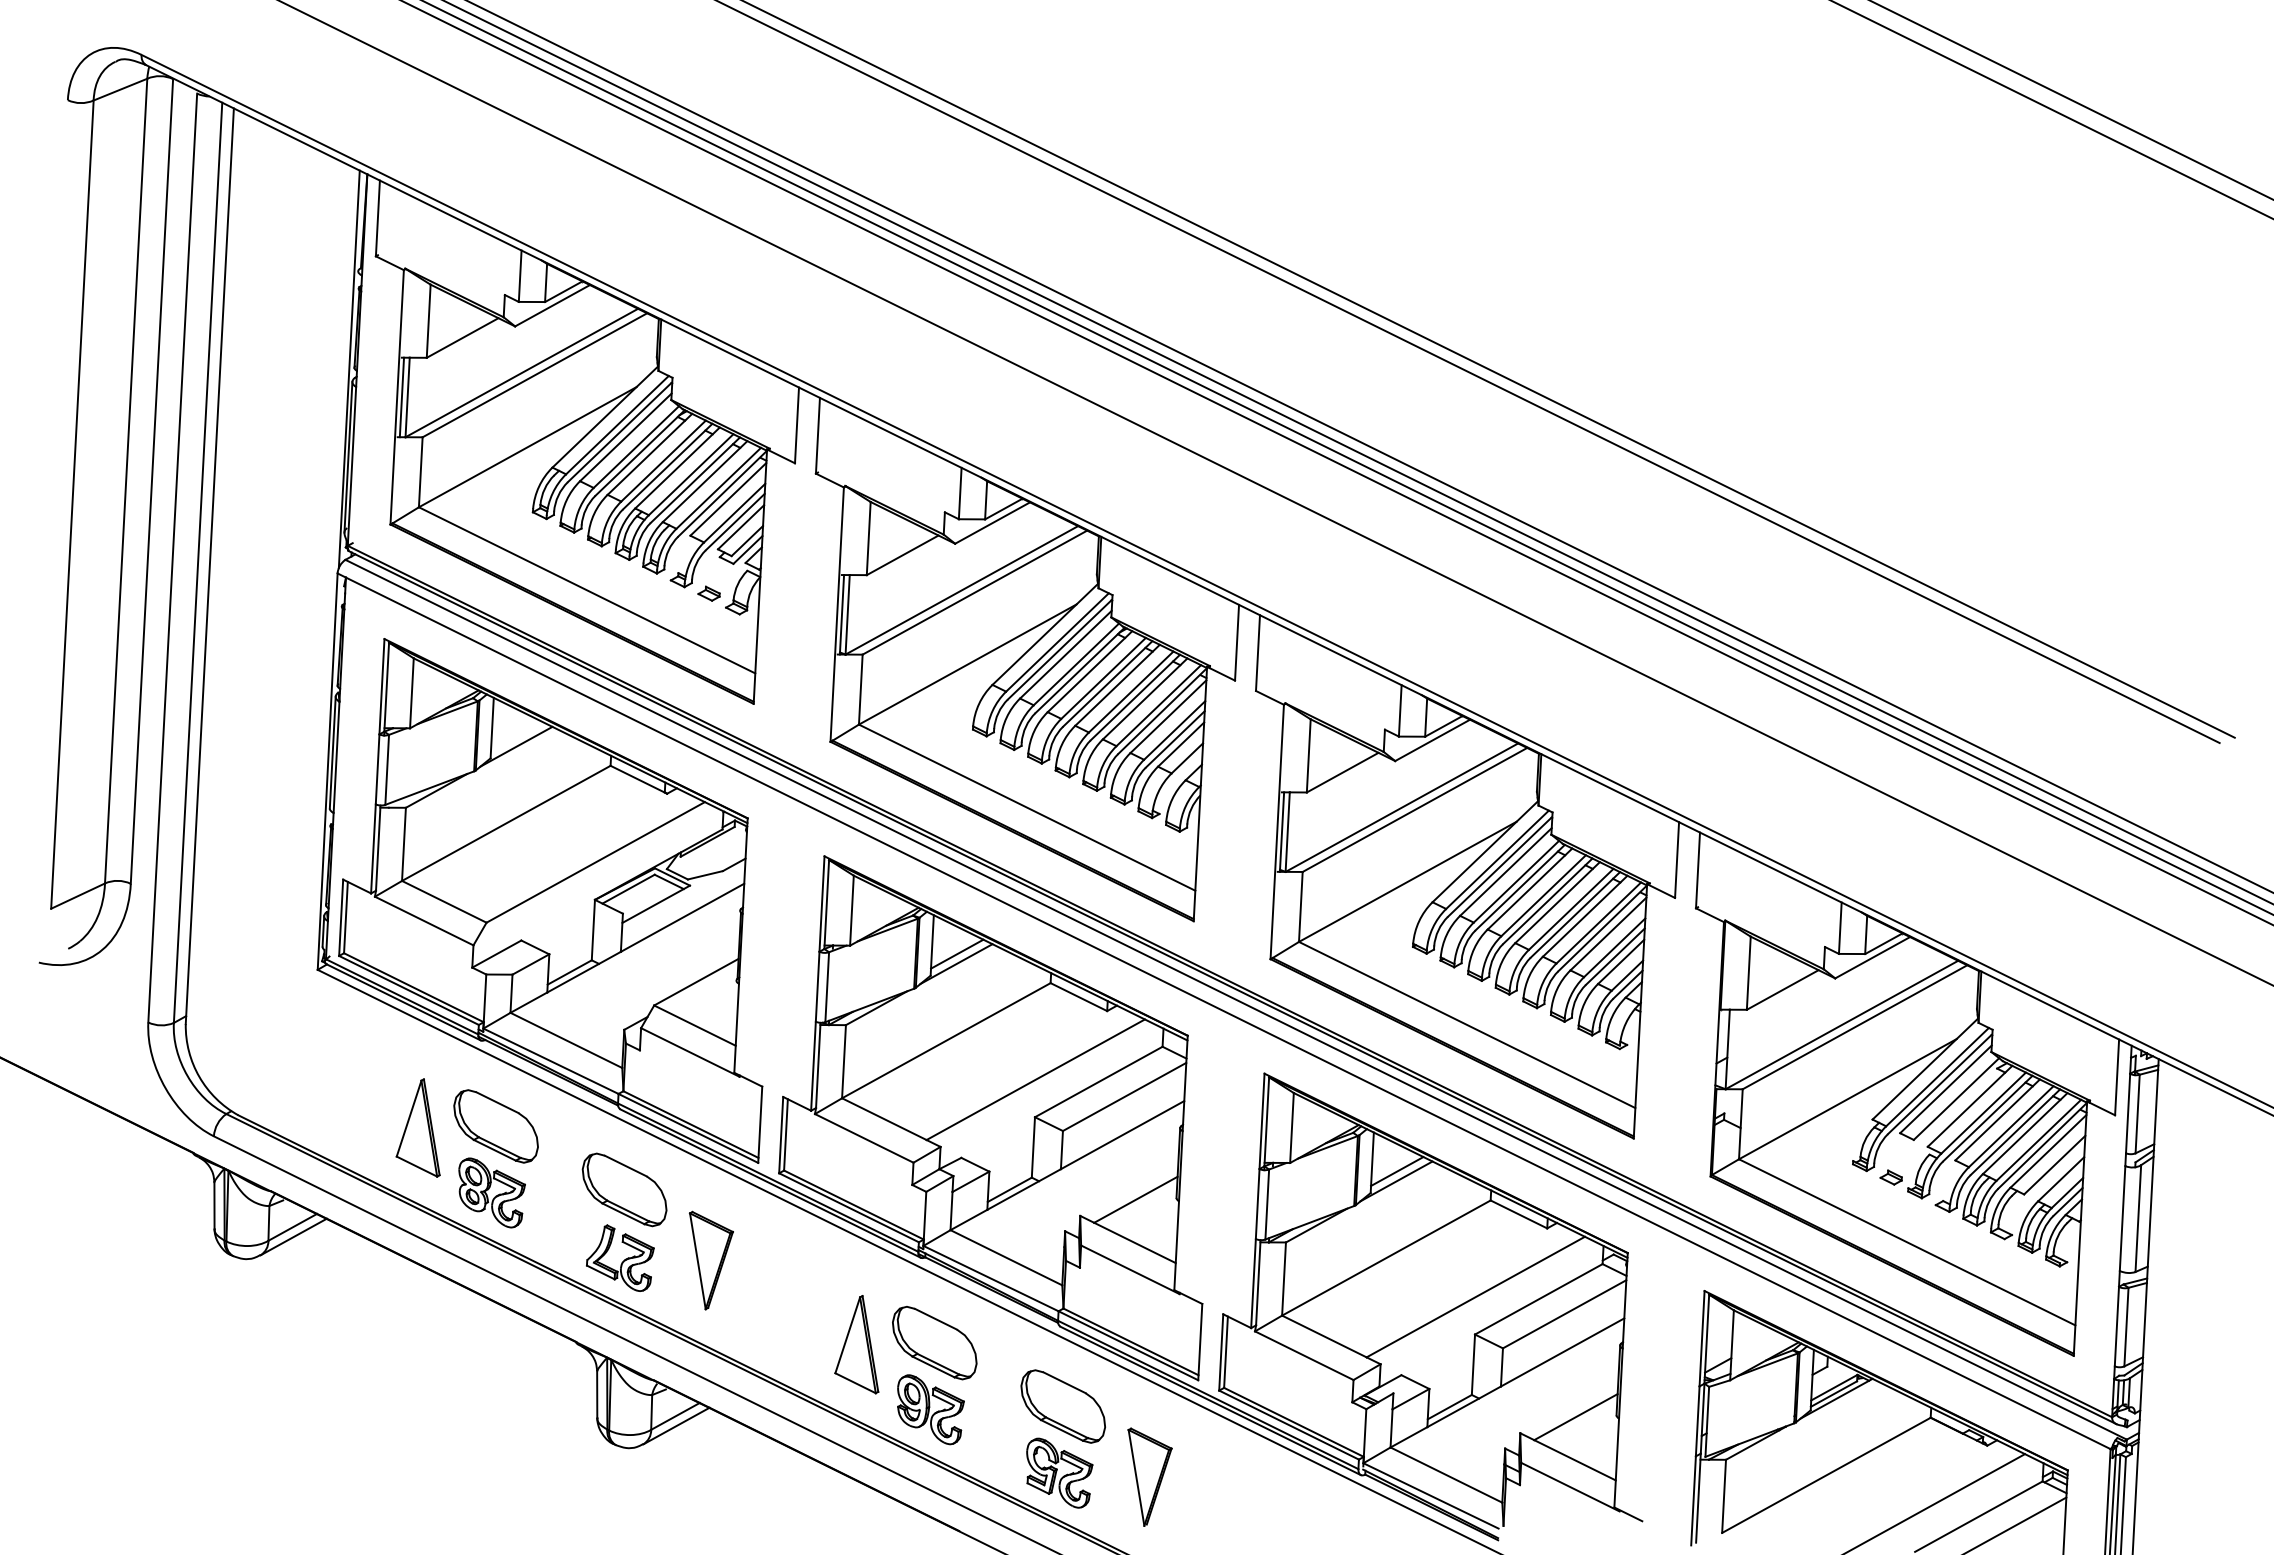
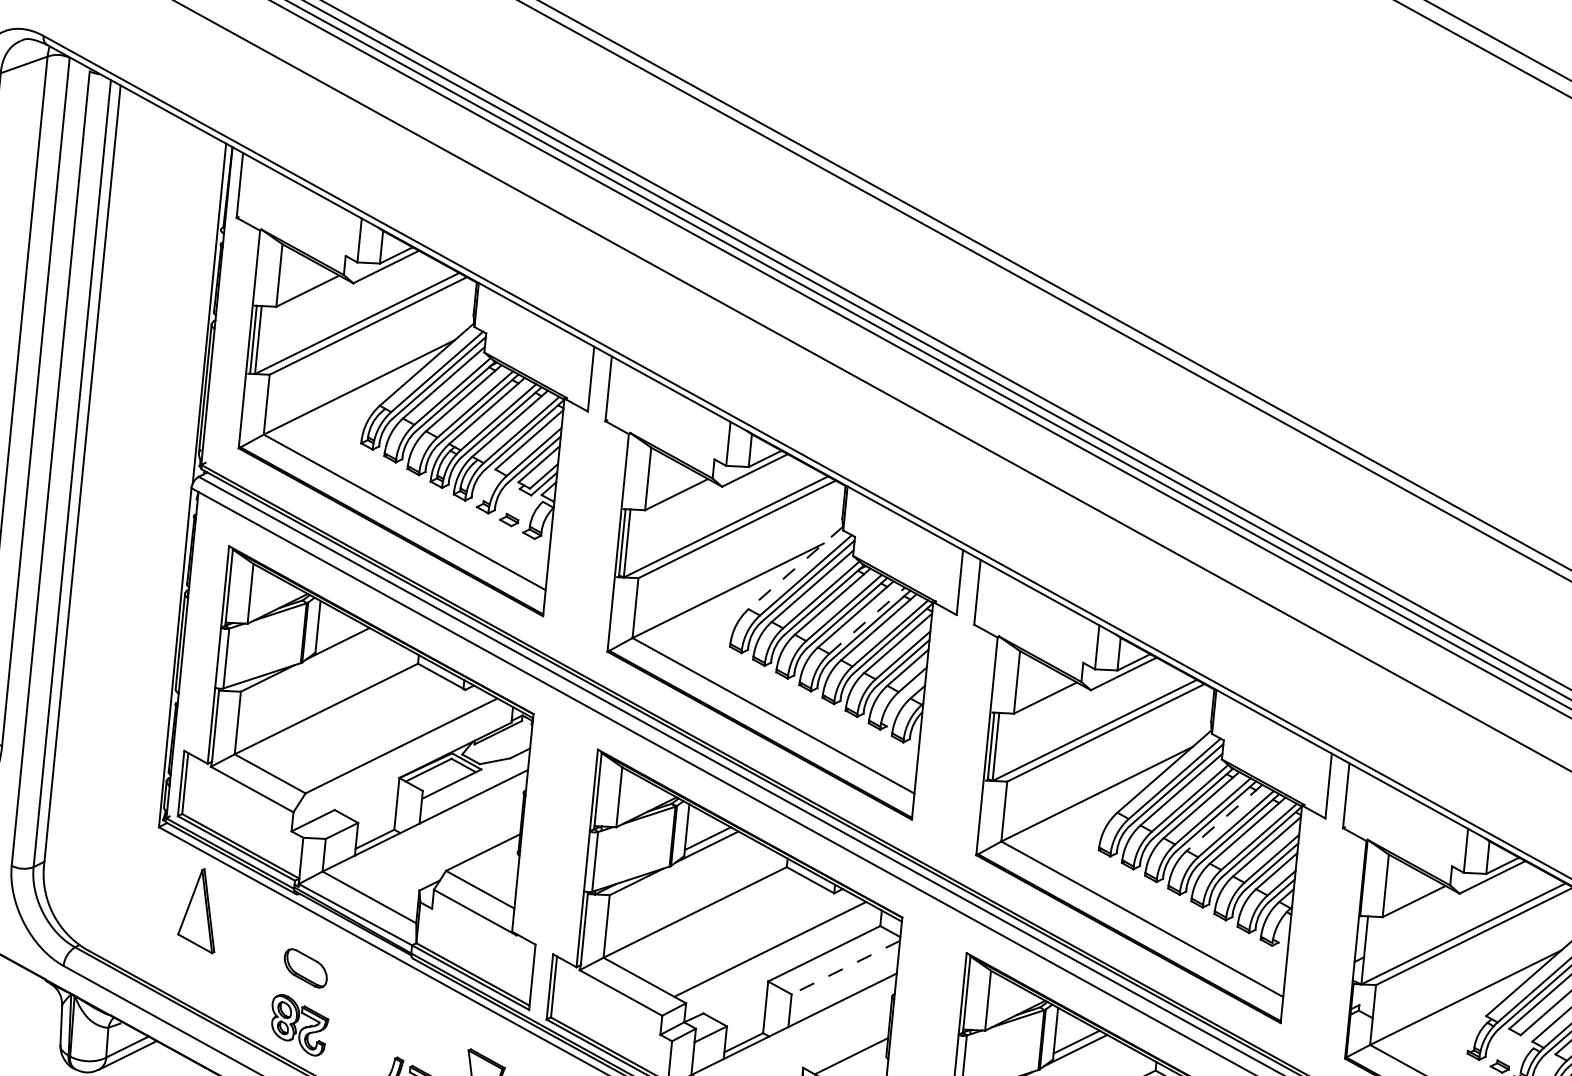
line: (1044, 634) -> (795, 568), solid -> dashed
line: (1131, 692) -> (867, 621), solid -> dashed
line: (1557, 902) -> (1224, 817), solid -> dashed
line: (1124, 1097) -> (845, 968), solid -> dashed
part: (495, 1126) -> (305, 968), size x0.6
part: (417, 1127) -> (197, 910), moved
part: (624, 1189) -> (413, 1027), removed

